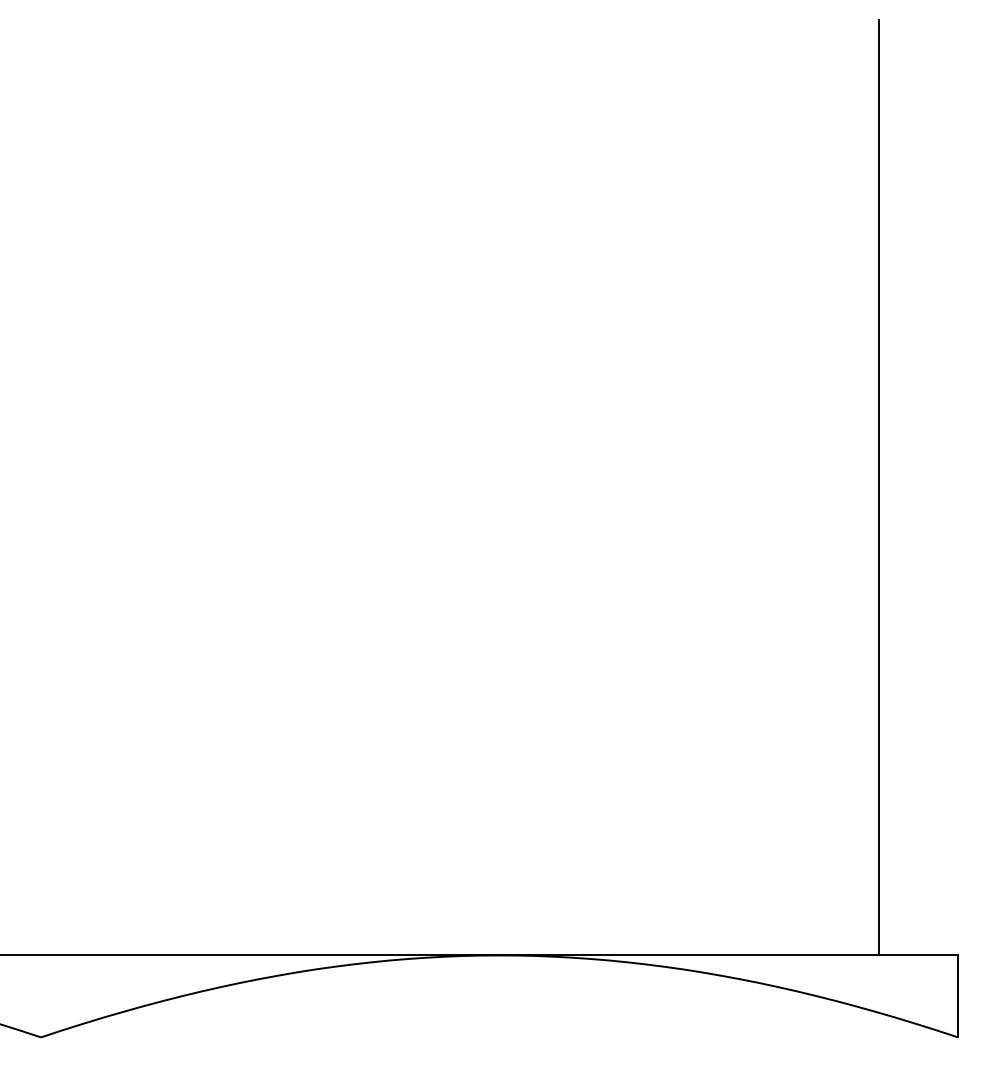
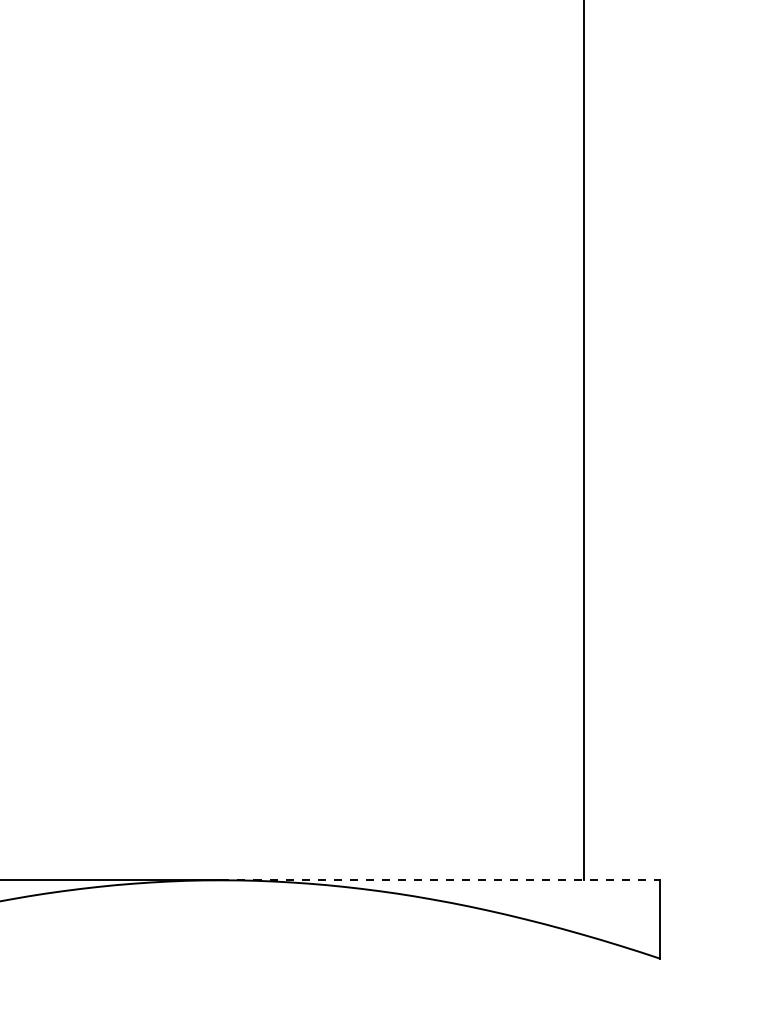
line: (729, 955) -> (441, 880), solid -> dashed

